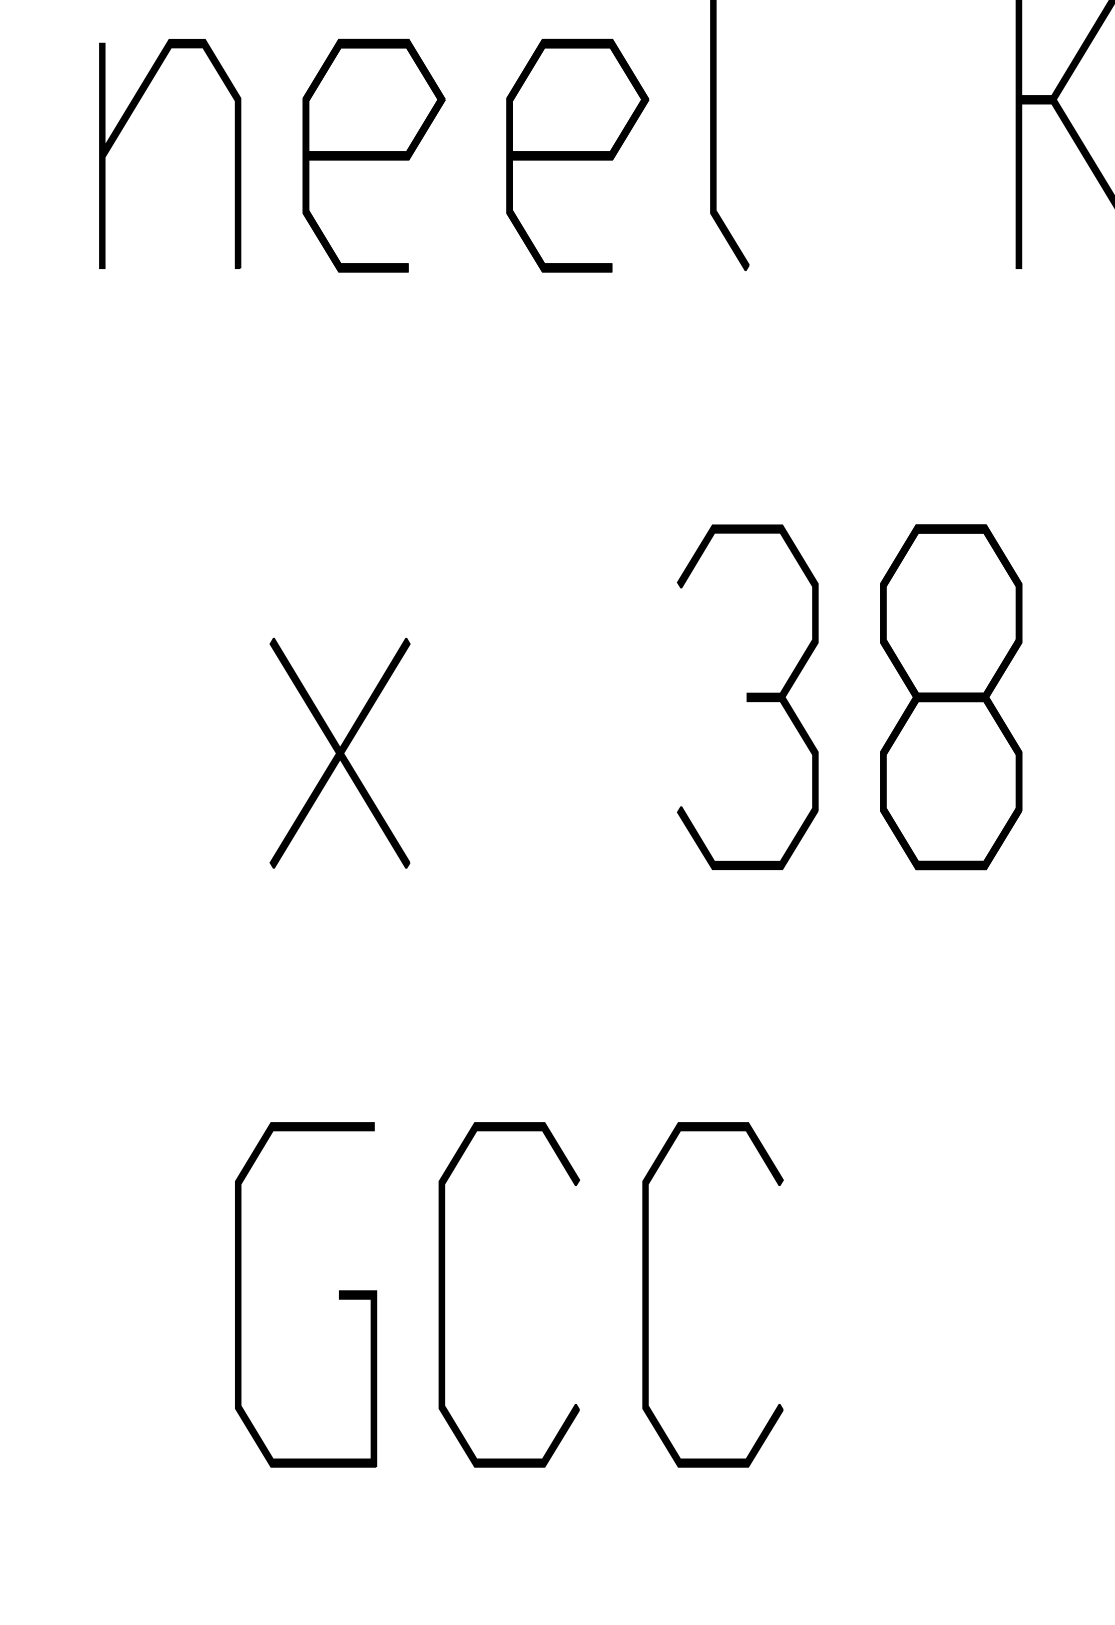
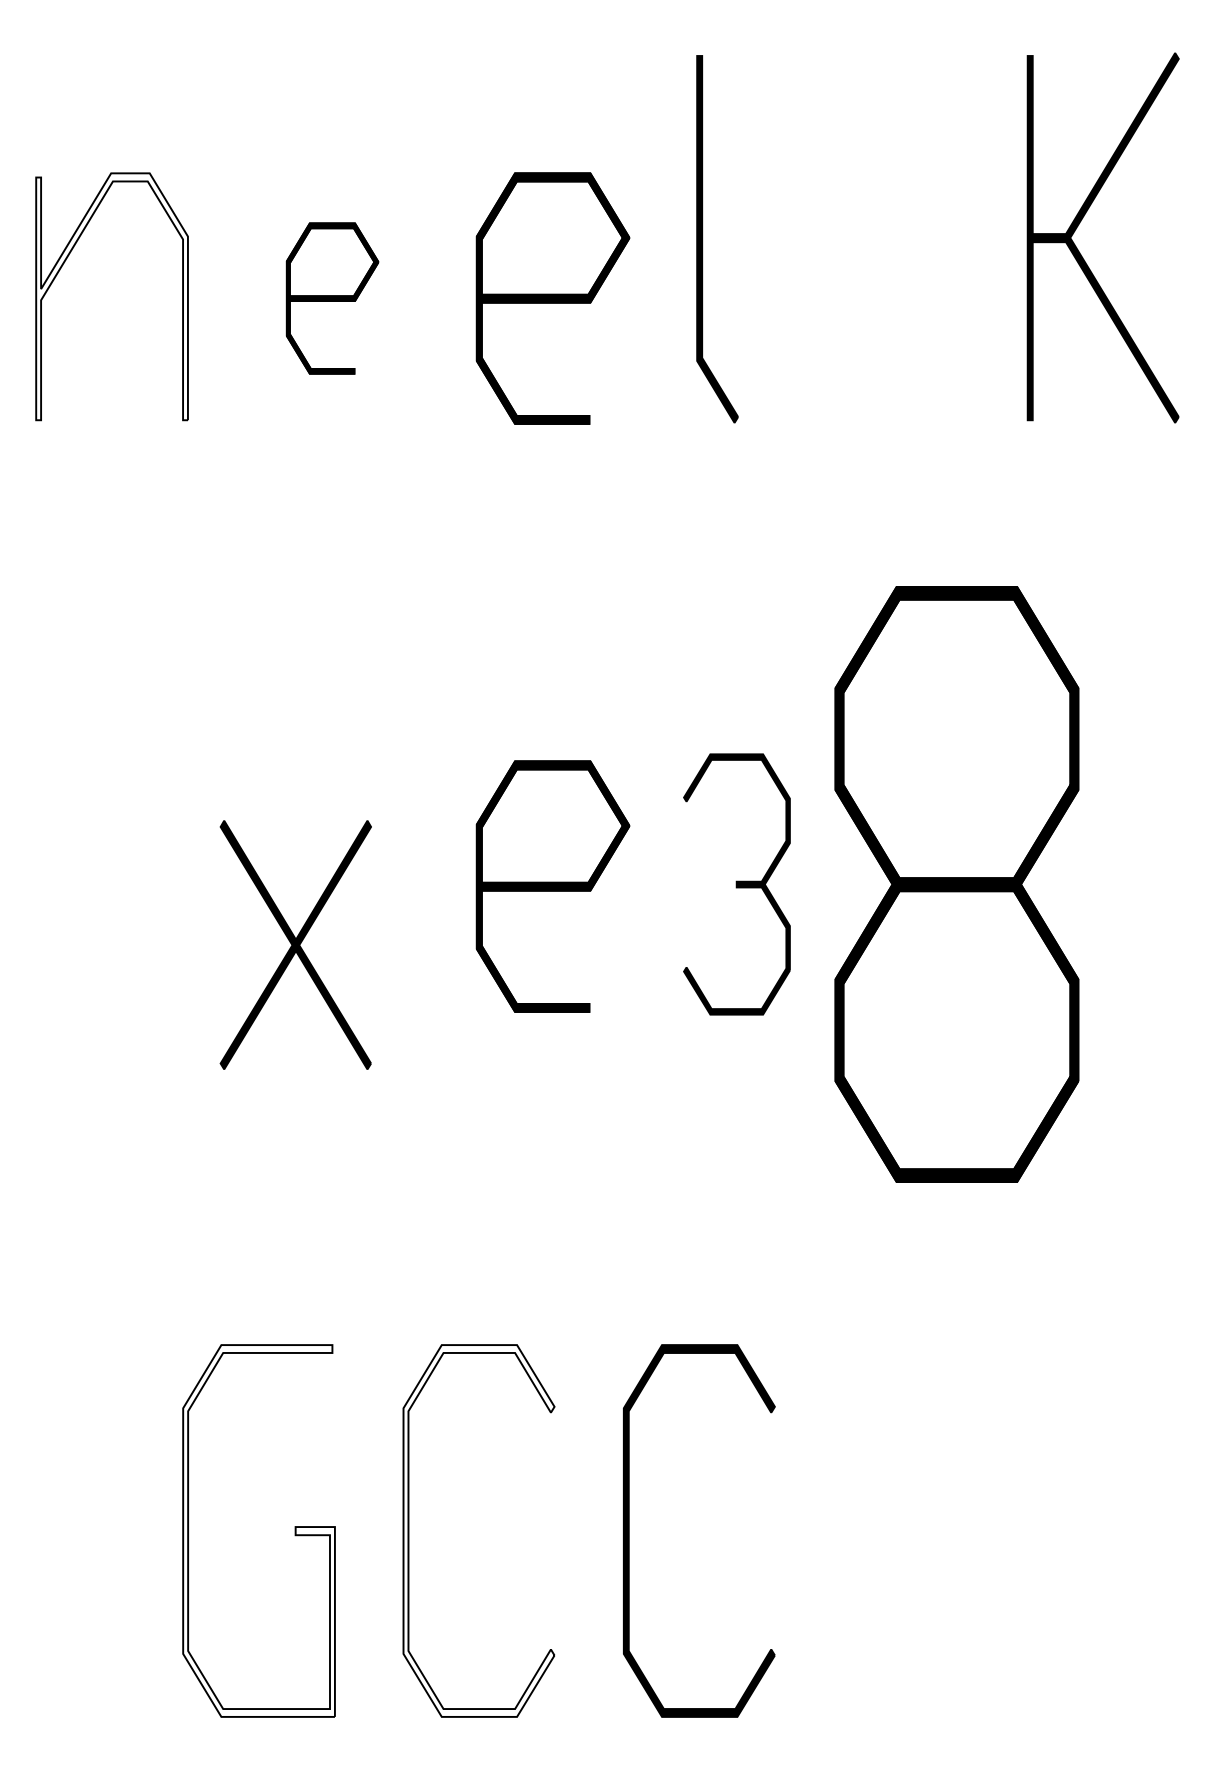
fill: (169, 153) -> (111, 296), removed
part: (373, 155) -> (332, 298), size x0.6
part: (747, 697) -> (736, 884), size x0.7
part: (950, 697) -> (956, 884), size x1.6
part: (577, 699) -> (552, 886), added
fill: (305, 1294) -> (258, 1530), removed
fill: (508, 1294) -> (478, 1530), removed

